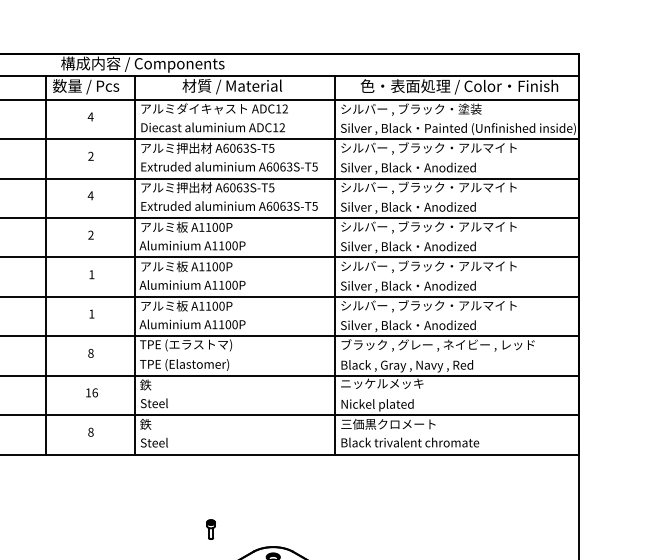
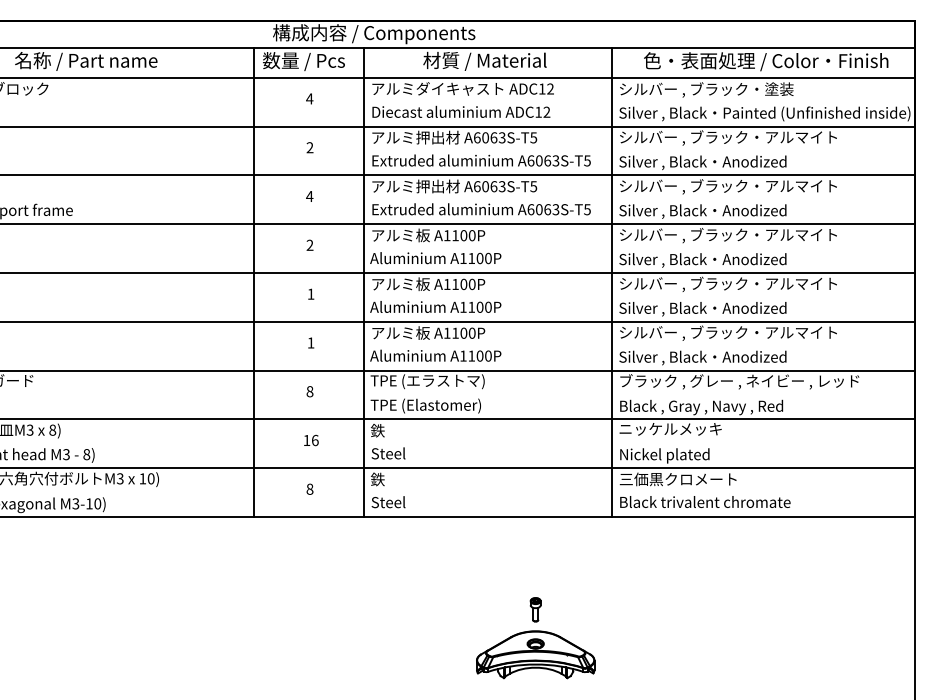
part: (210, 529) -> (535, 609), moved

